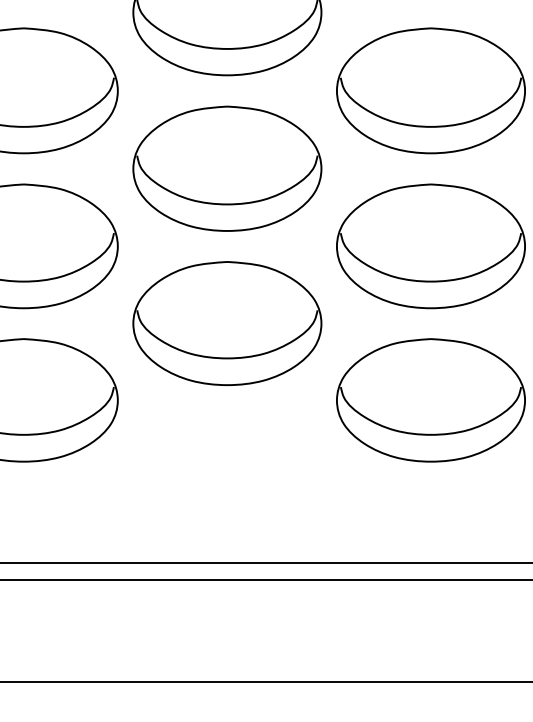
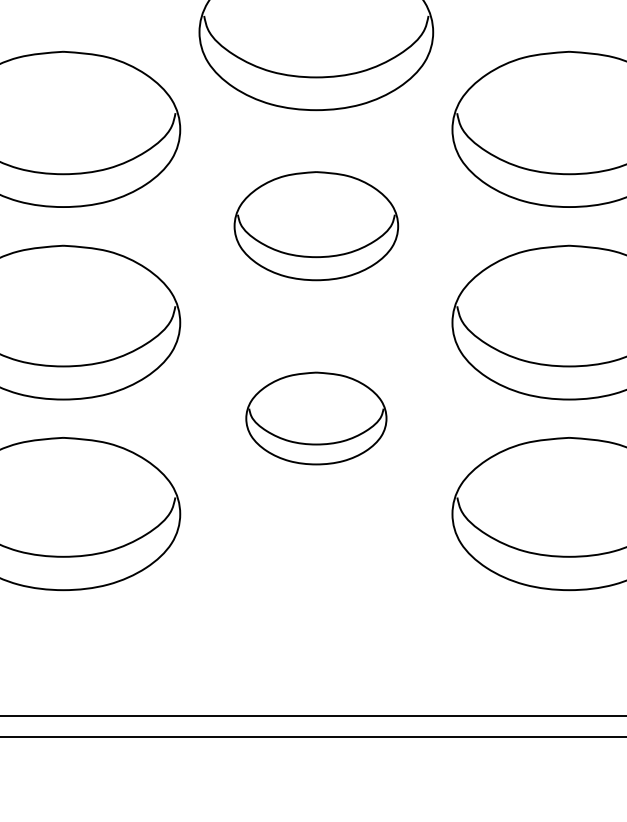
part: (227, 168) -> (316, 225), size x0.7
part: (227, 323) -> (316, 418), size x0.6

